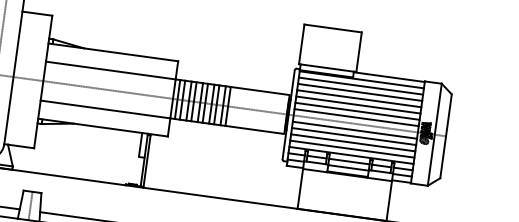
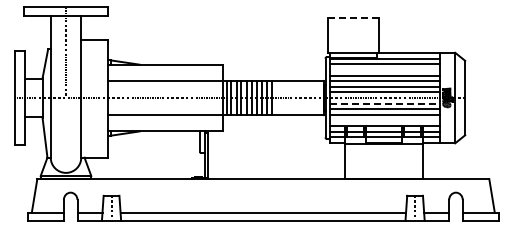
line: (332, 28) -> (353, 17), solid -> dashed
line: (359, 92) -> (384, 70), removed
line: (355, 130) -> (385, 103), solid -> dashed
line: (351, 149) -> (384, 120), removed

